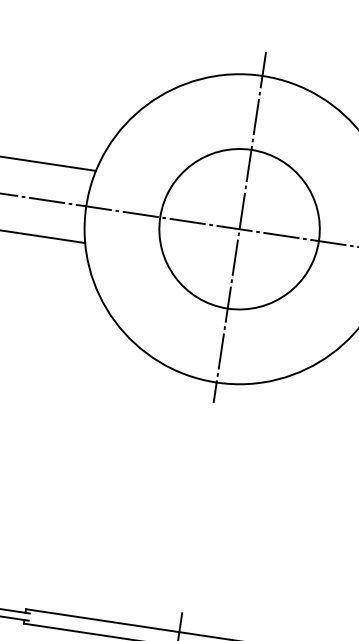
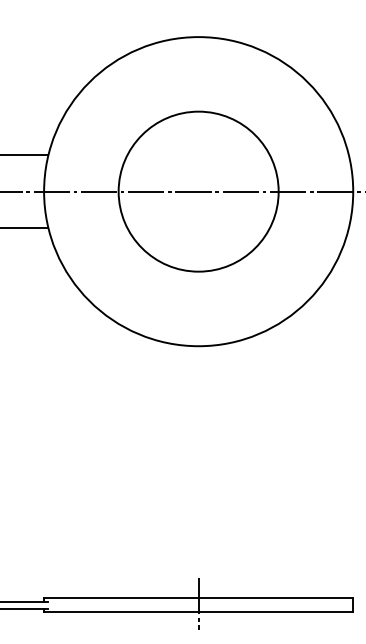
line: (239, 227) -> (198, 189), removed

